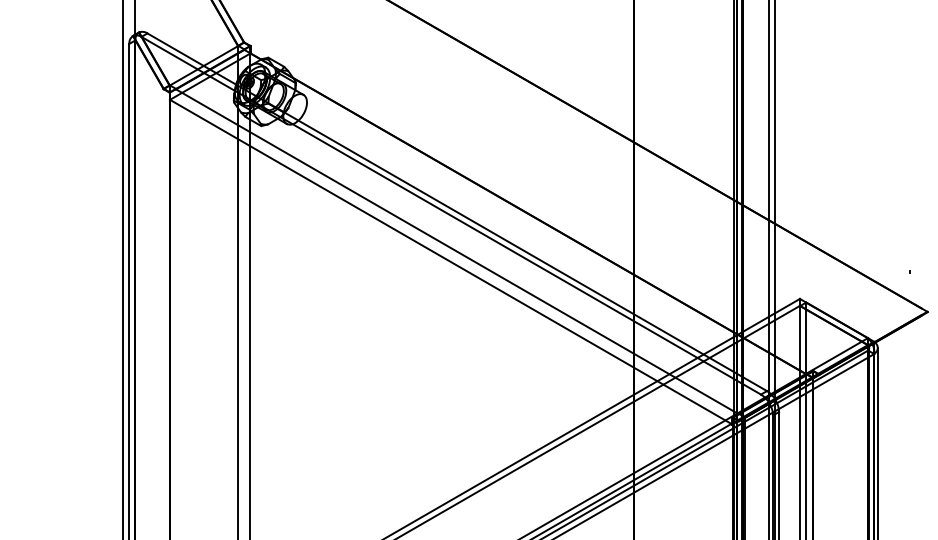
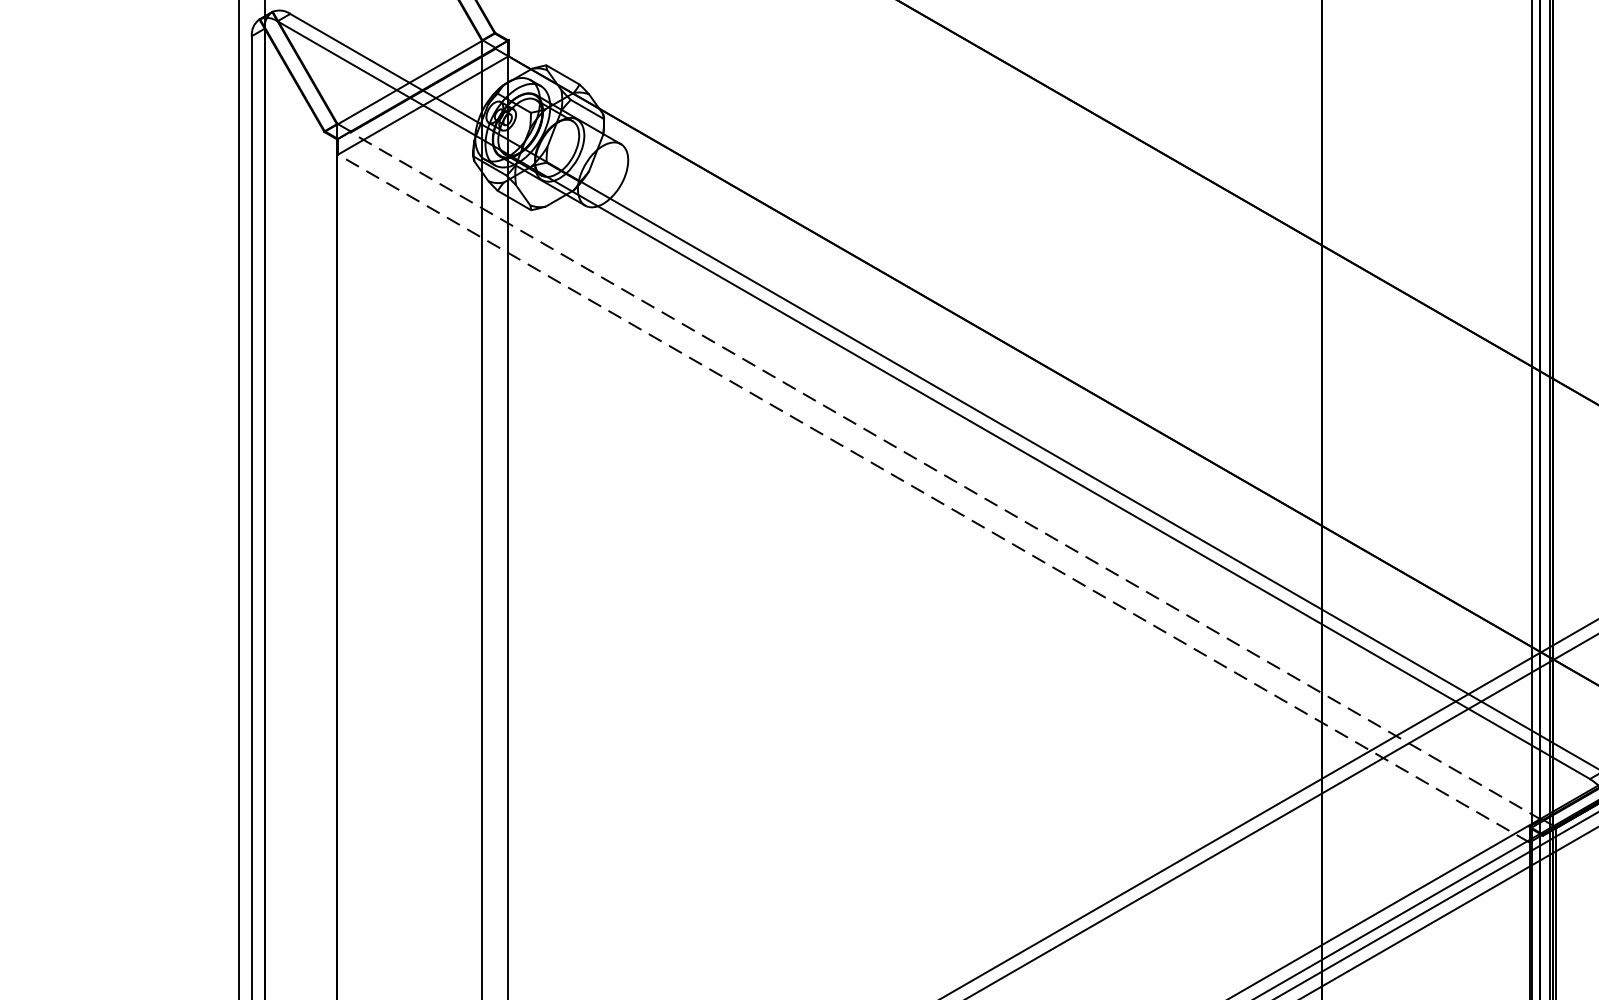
line: (457, 251) -> (947, 475), solid -> dashed
line: (451, 262) -> (934, 499), solid -> dashed

